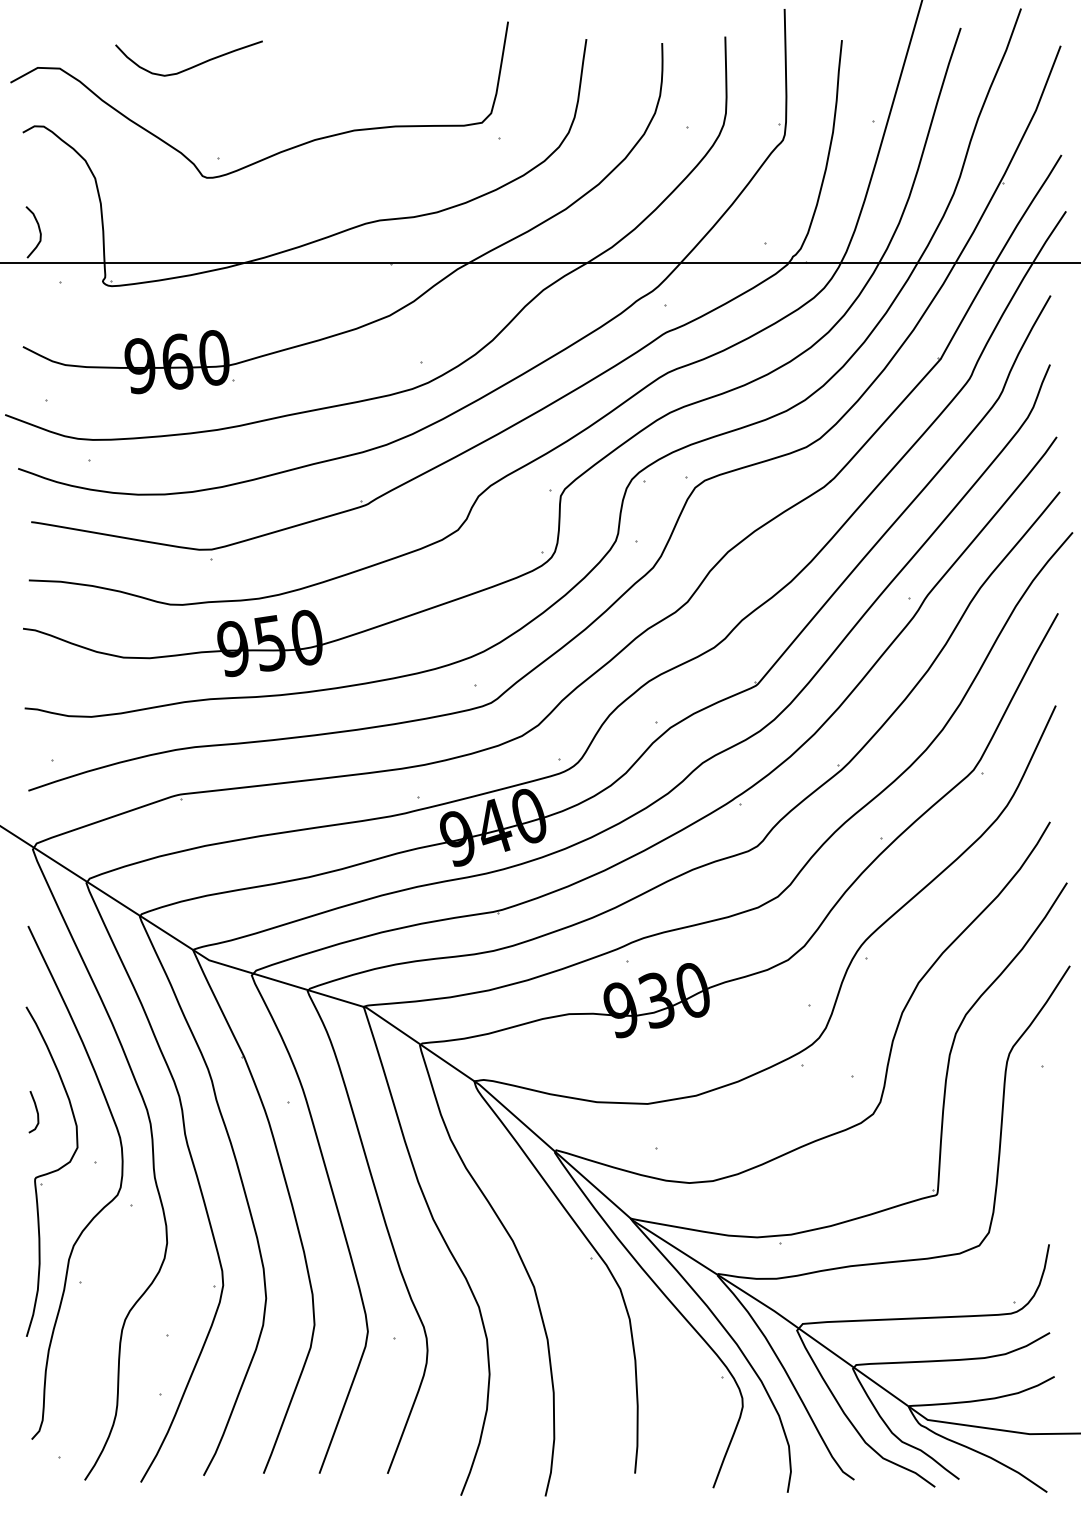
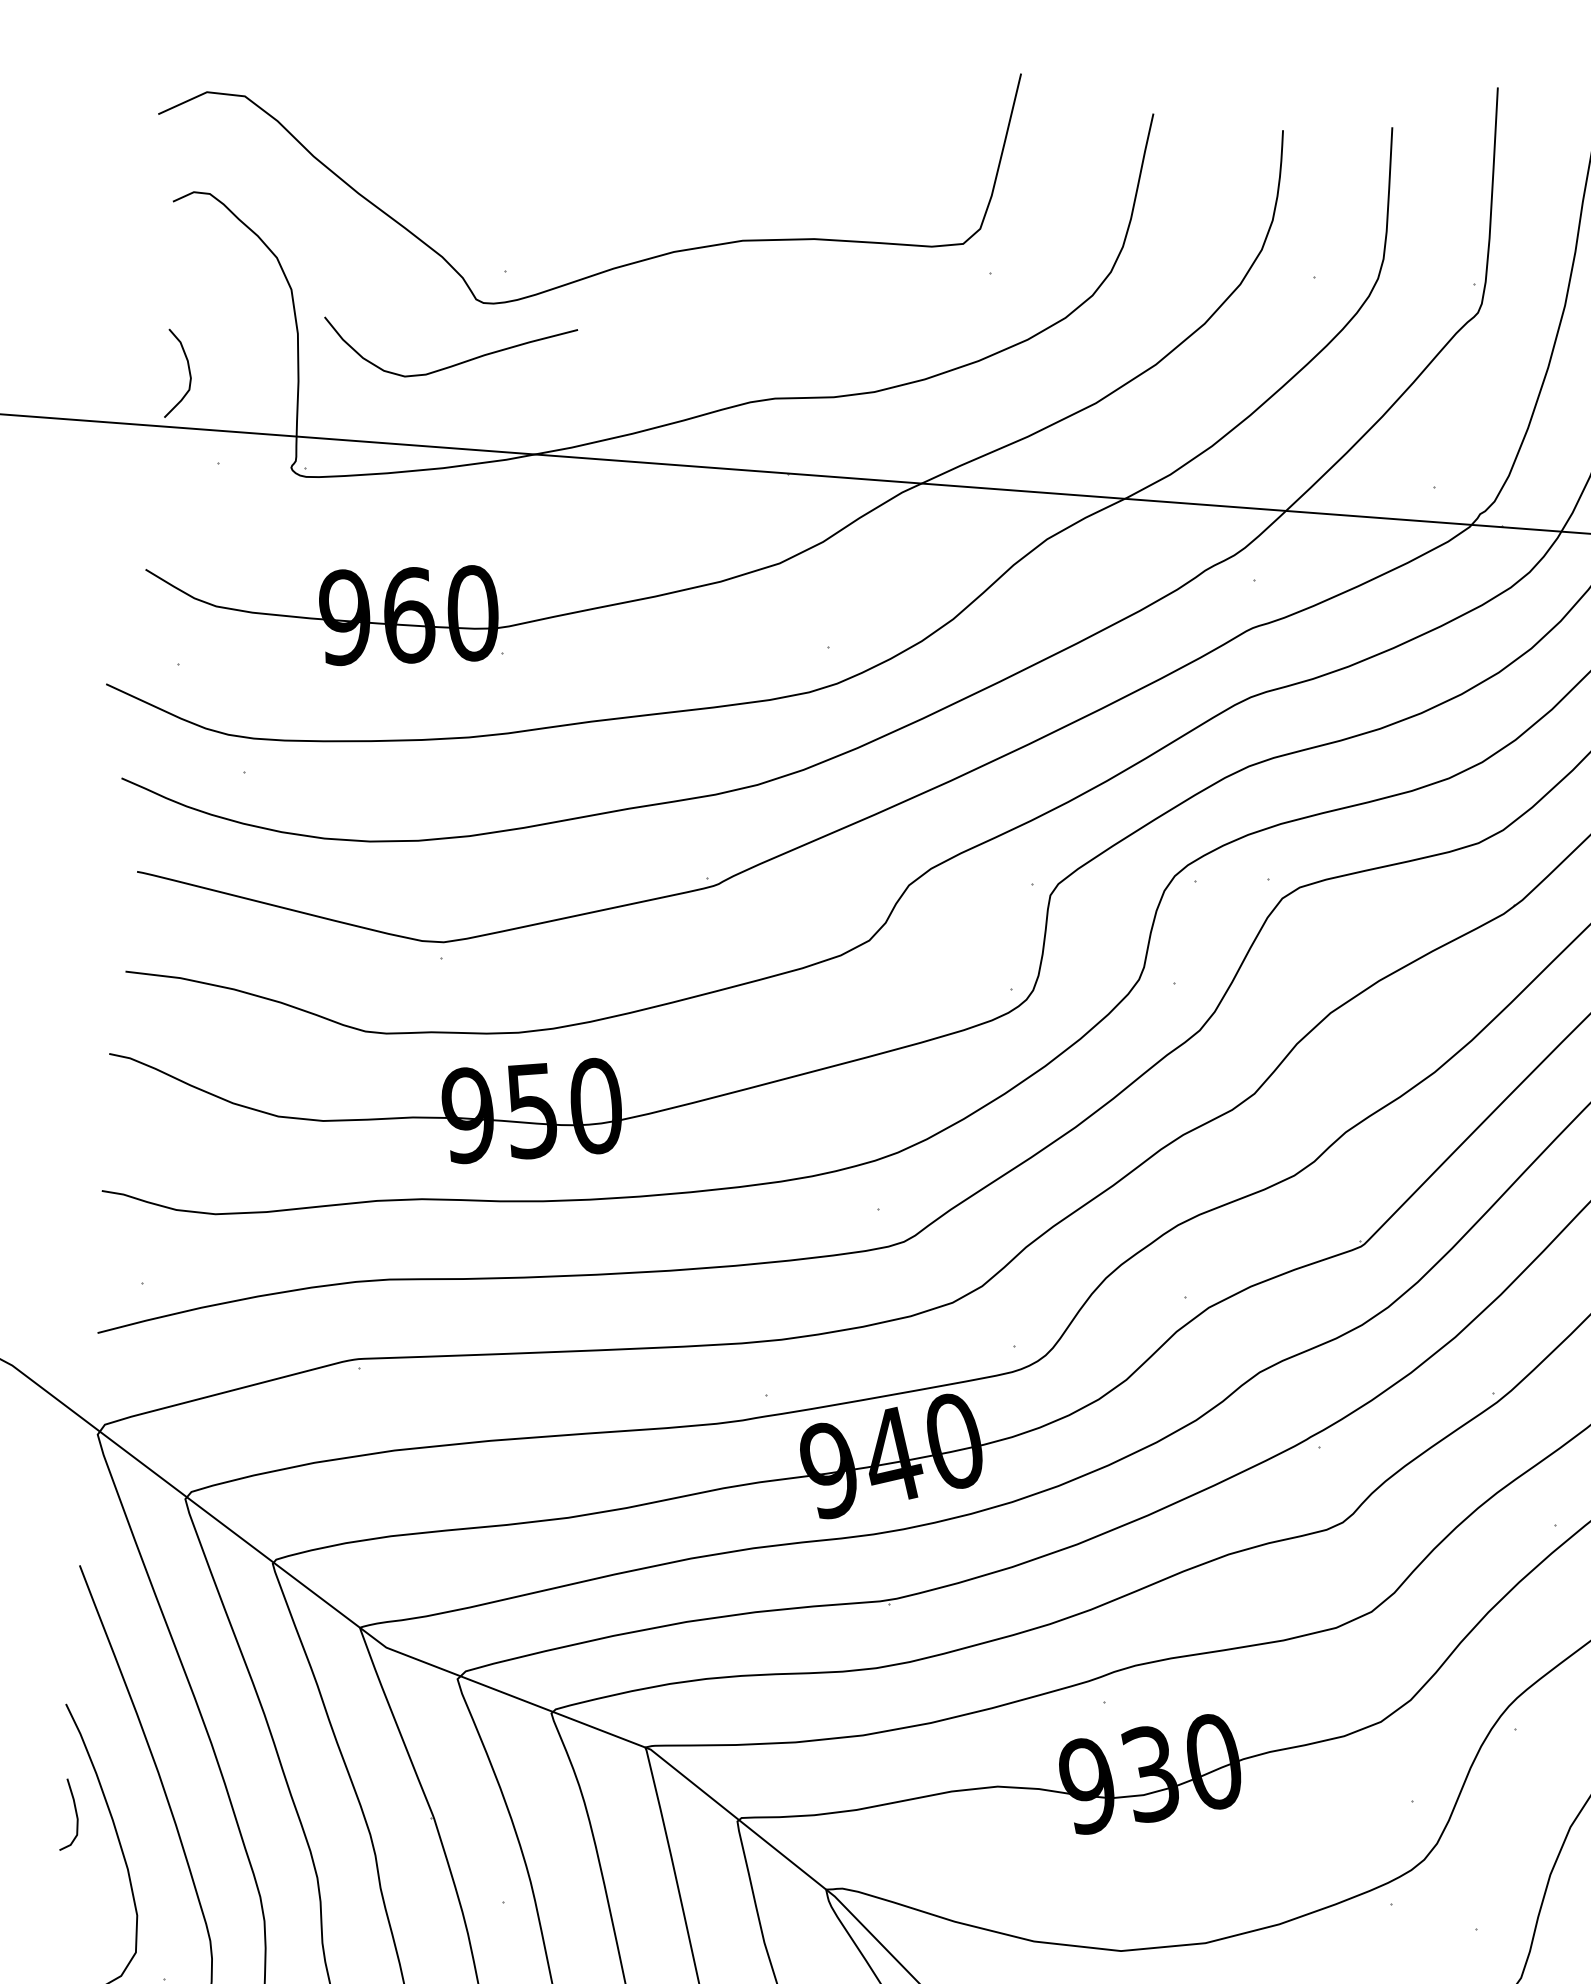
curve: (191, 66) -> (452, 363), moved
curve: (36, 1112) -> (75, 1816), moved

